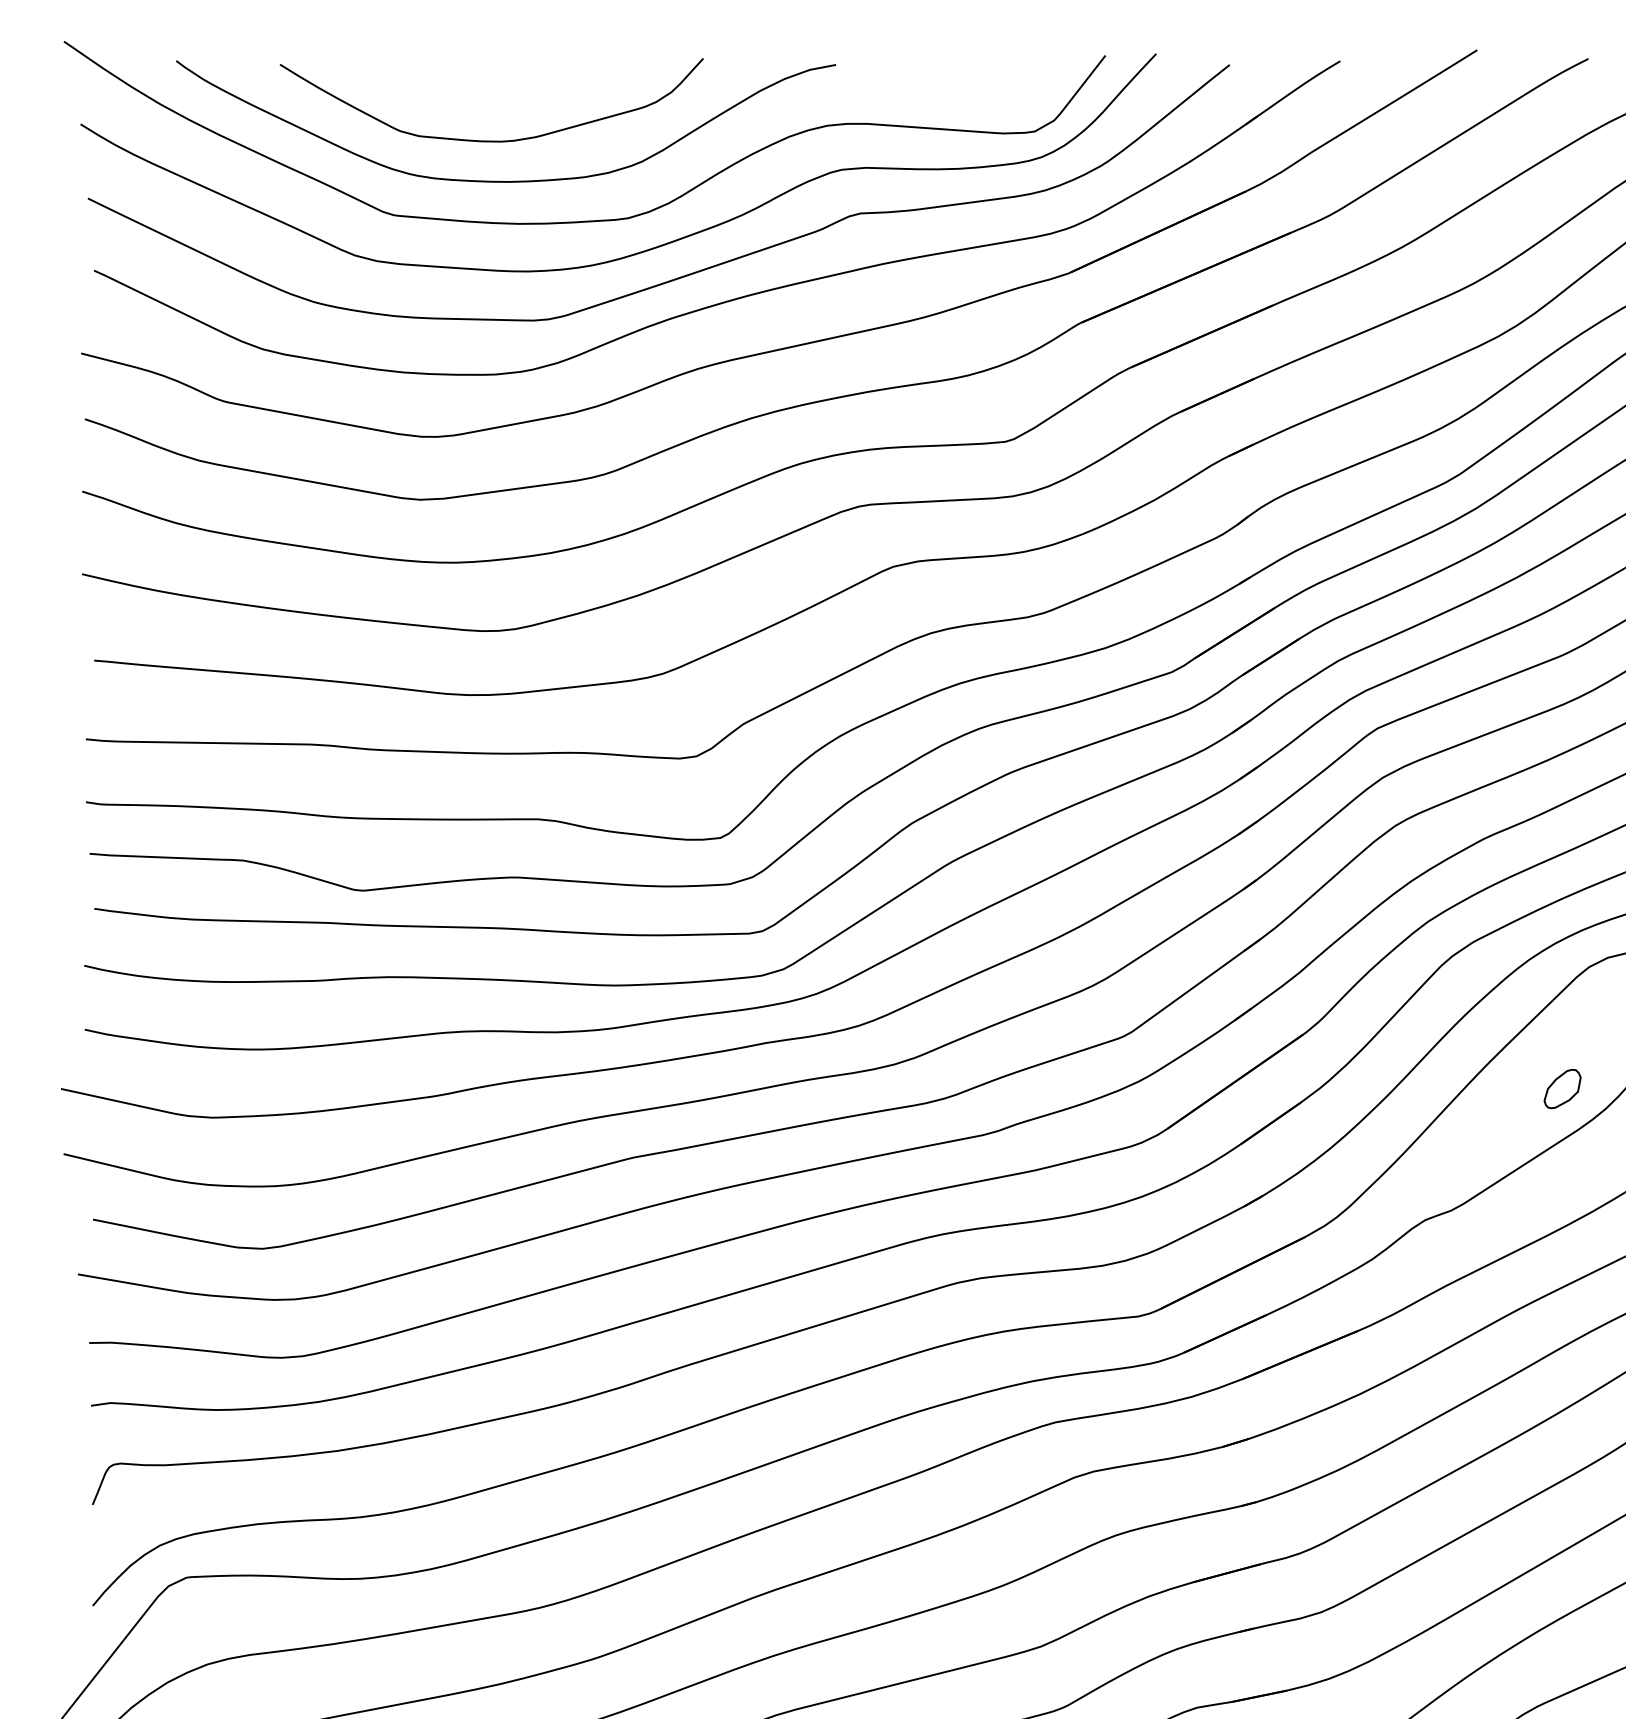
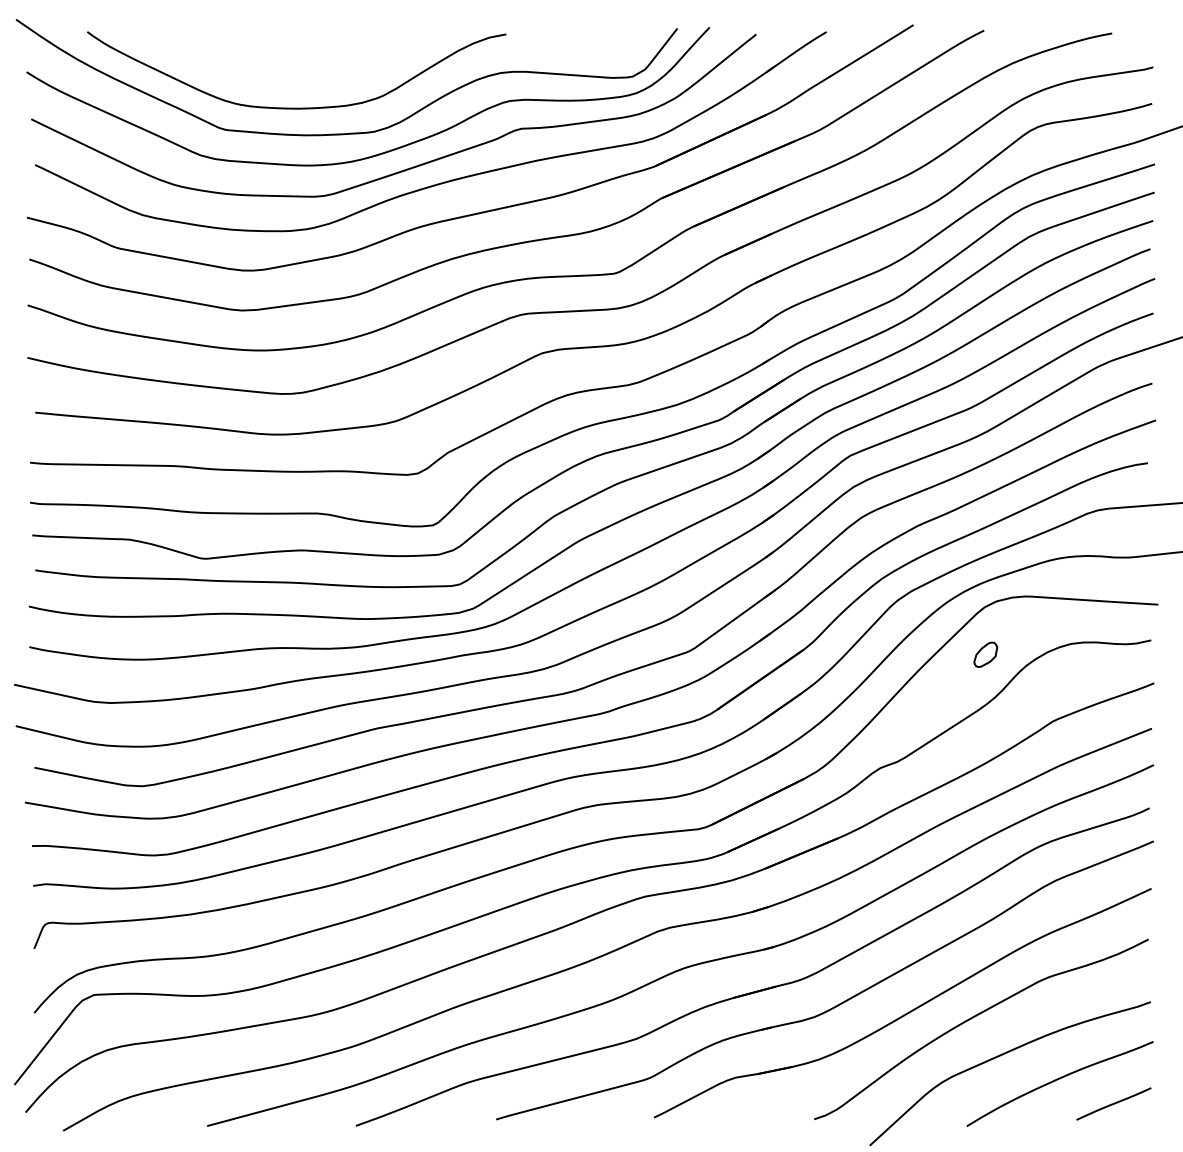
curve: (491, 140) -> (287, 82), removed
part: (1562, 1088) -> (985, 654), moved

